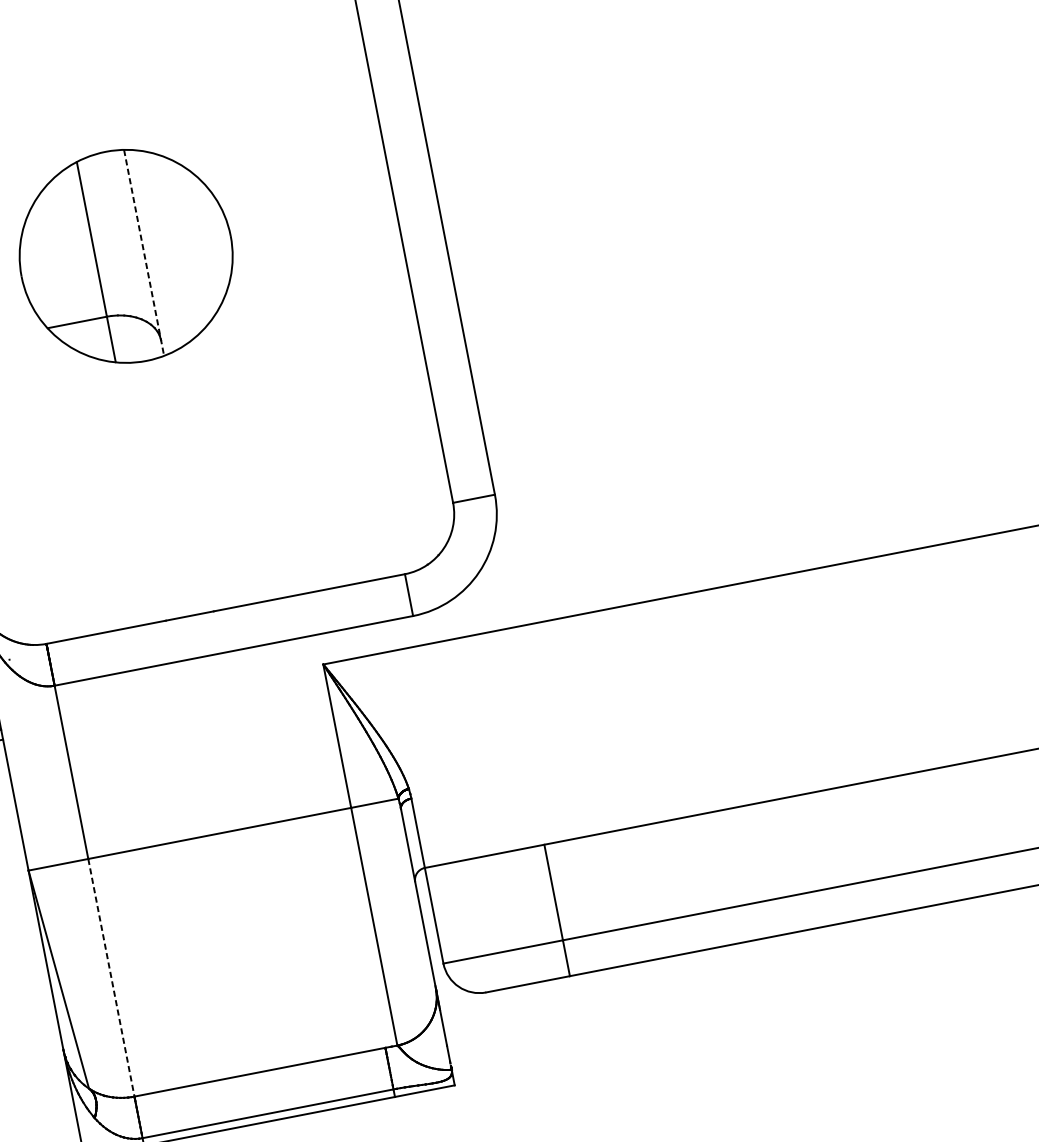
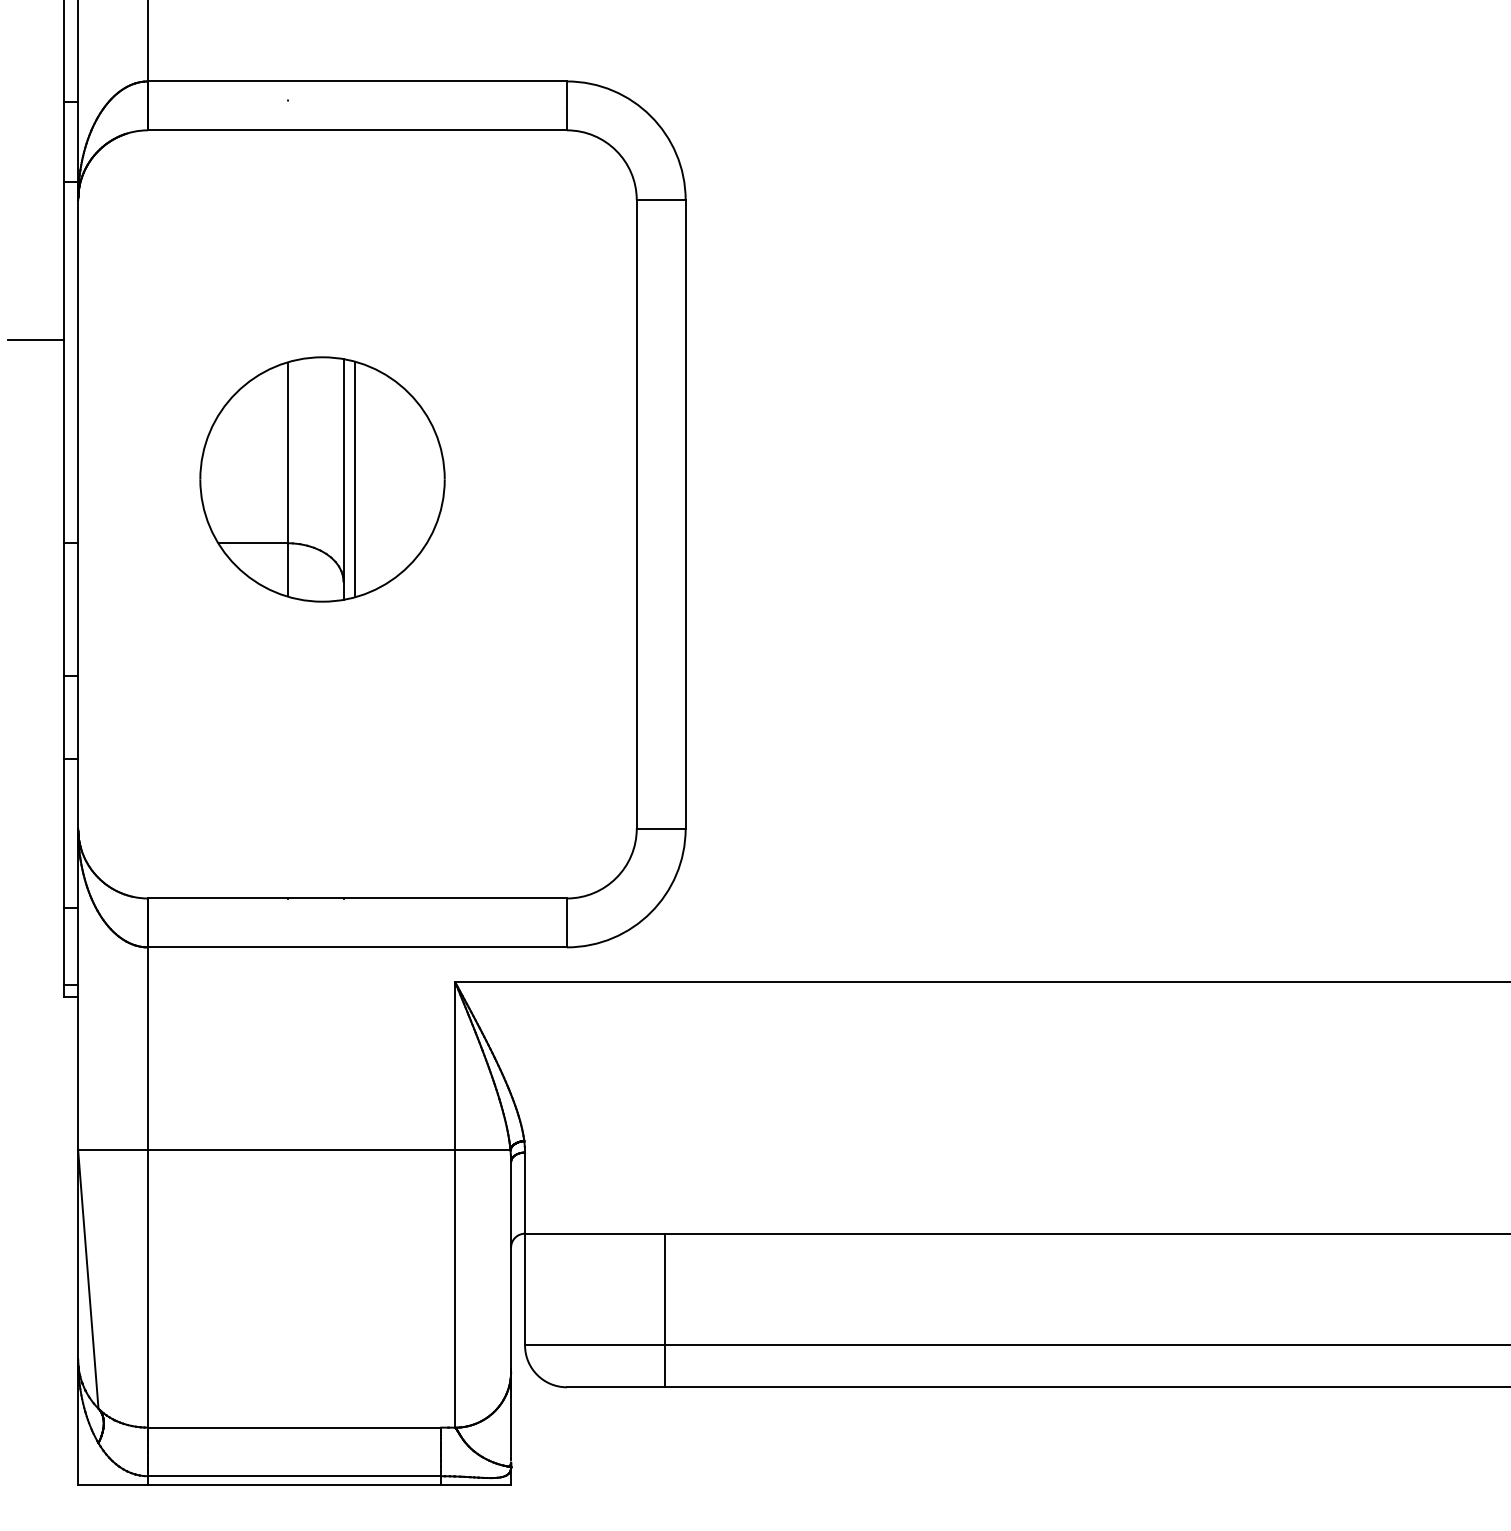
line: (153, 251) -> (354, 479), added
line: (144, 253) -> (343, 480), dashed -> solid
line: (110, 977) -> (147, 1288), dashed -> solid

